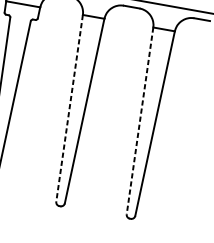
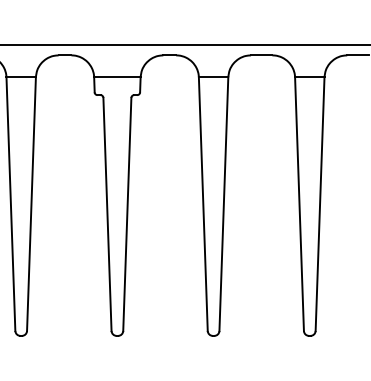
line: (69, 108) -> (203, 204), dashed -> solid
line: (139, 121) -> (299, 204), dashed -> solid

